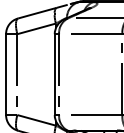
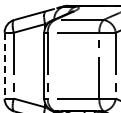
line: (5, 74) -> (4, 65), solid -> dashed

